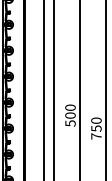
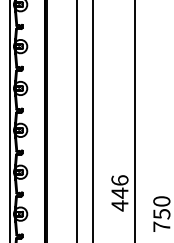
text: (70, 115) -> (119, 193), 500 -> 446

